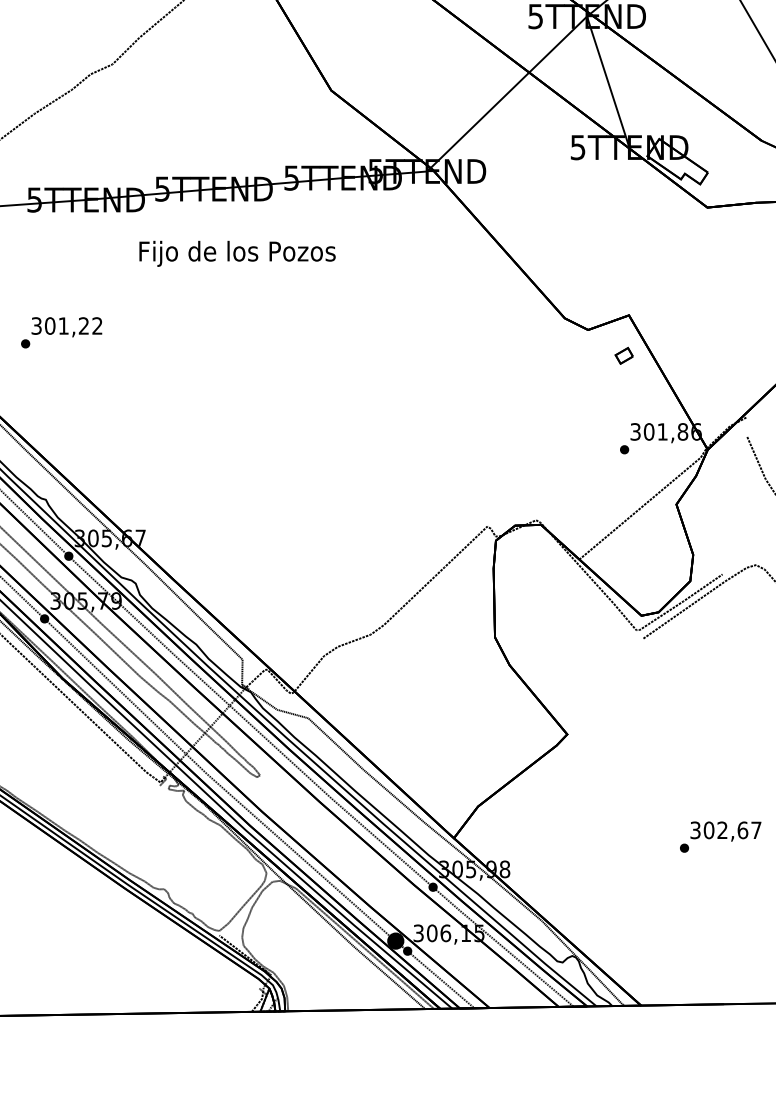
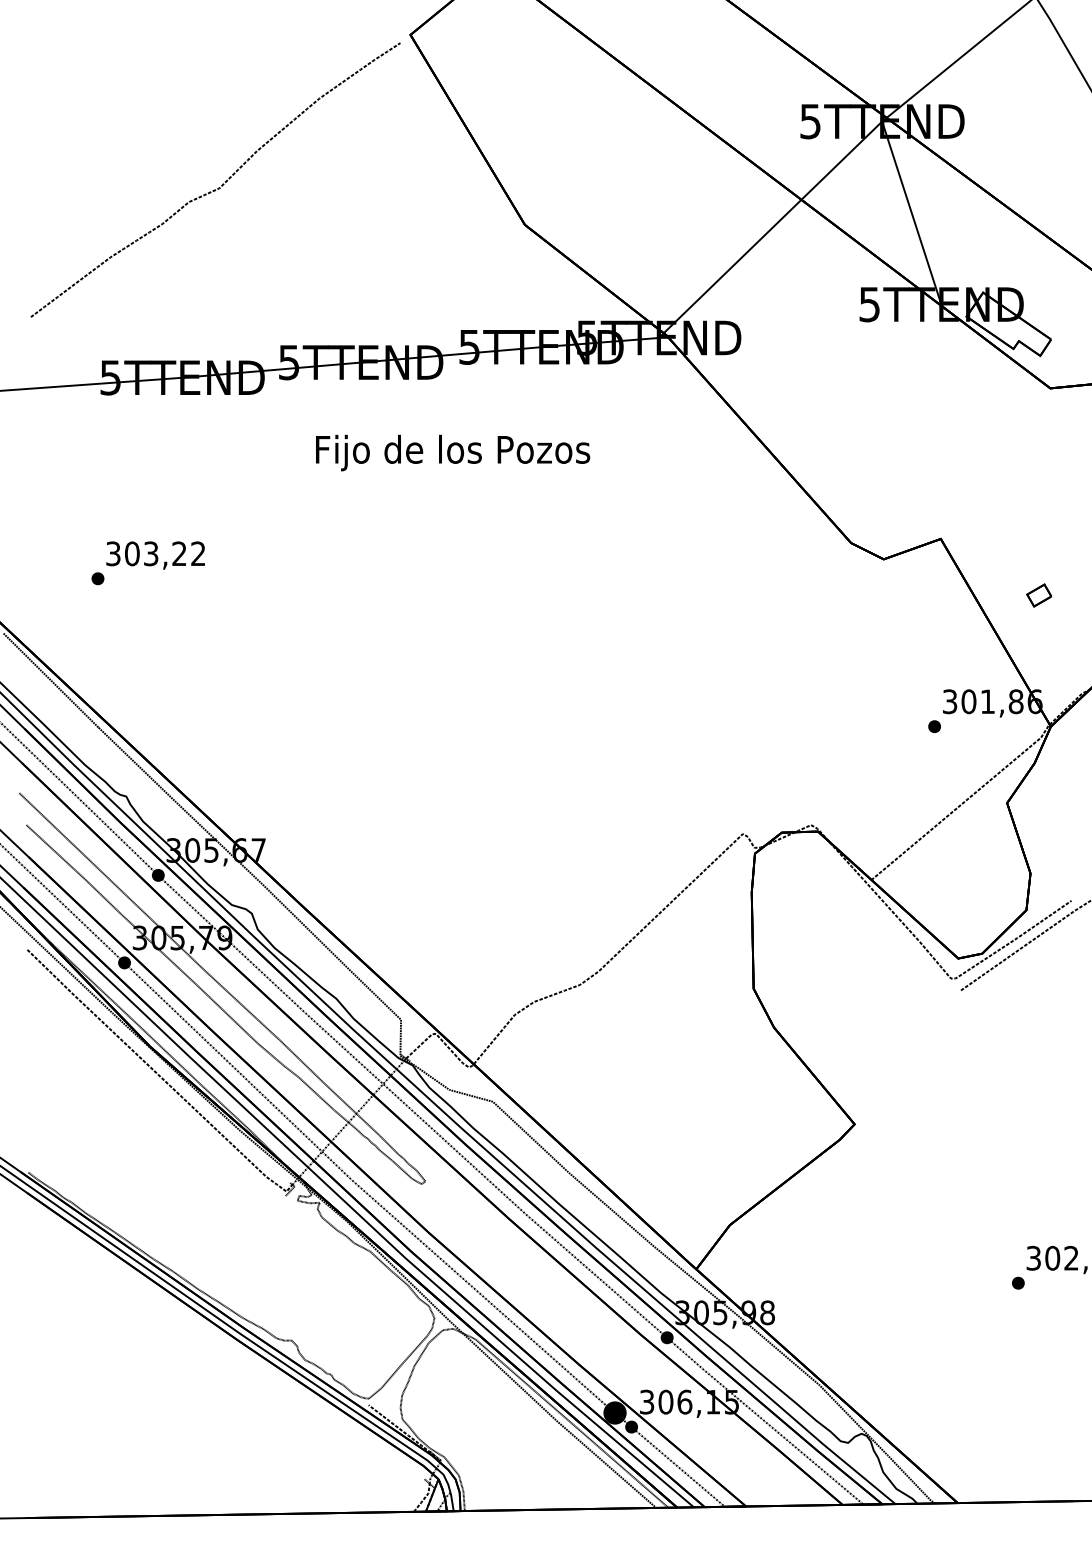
text: (237, 253) -> (453, 452), moved
text: (63, 325) -> (151, 553), 301,22 -> 303,22
part: (623, 355) -> (1038, 595), moved

